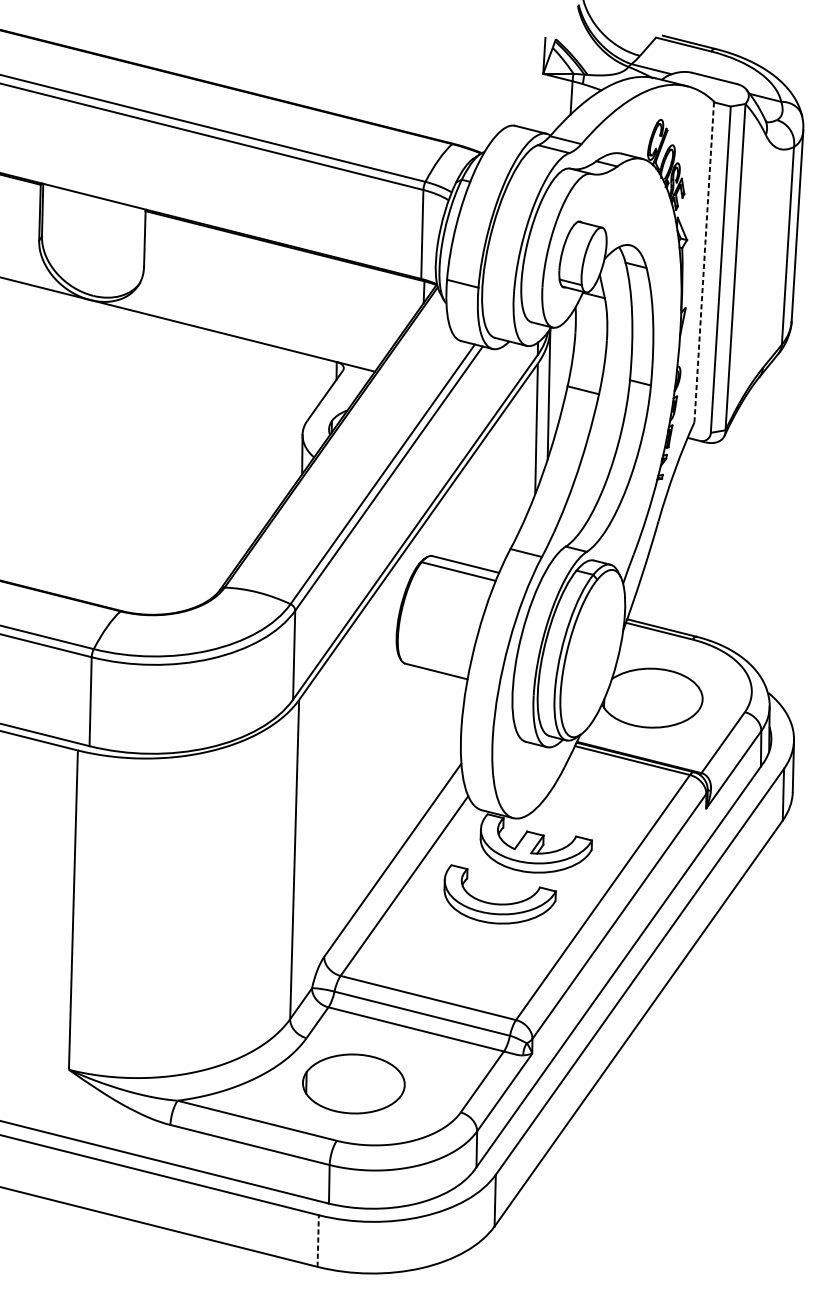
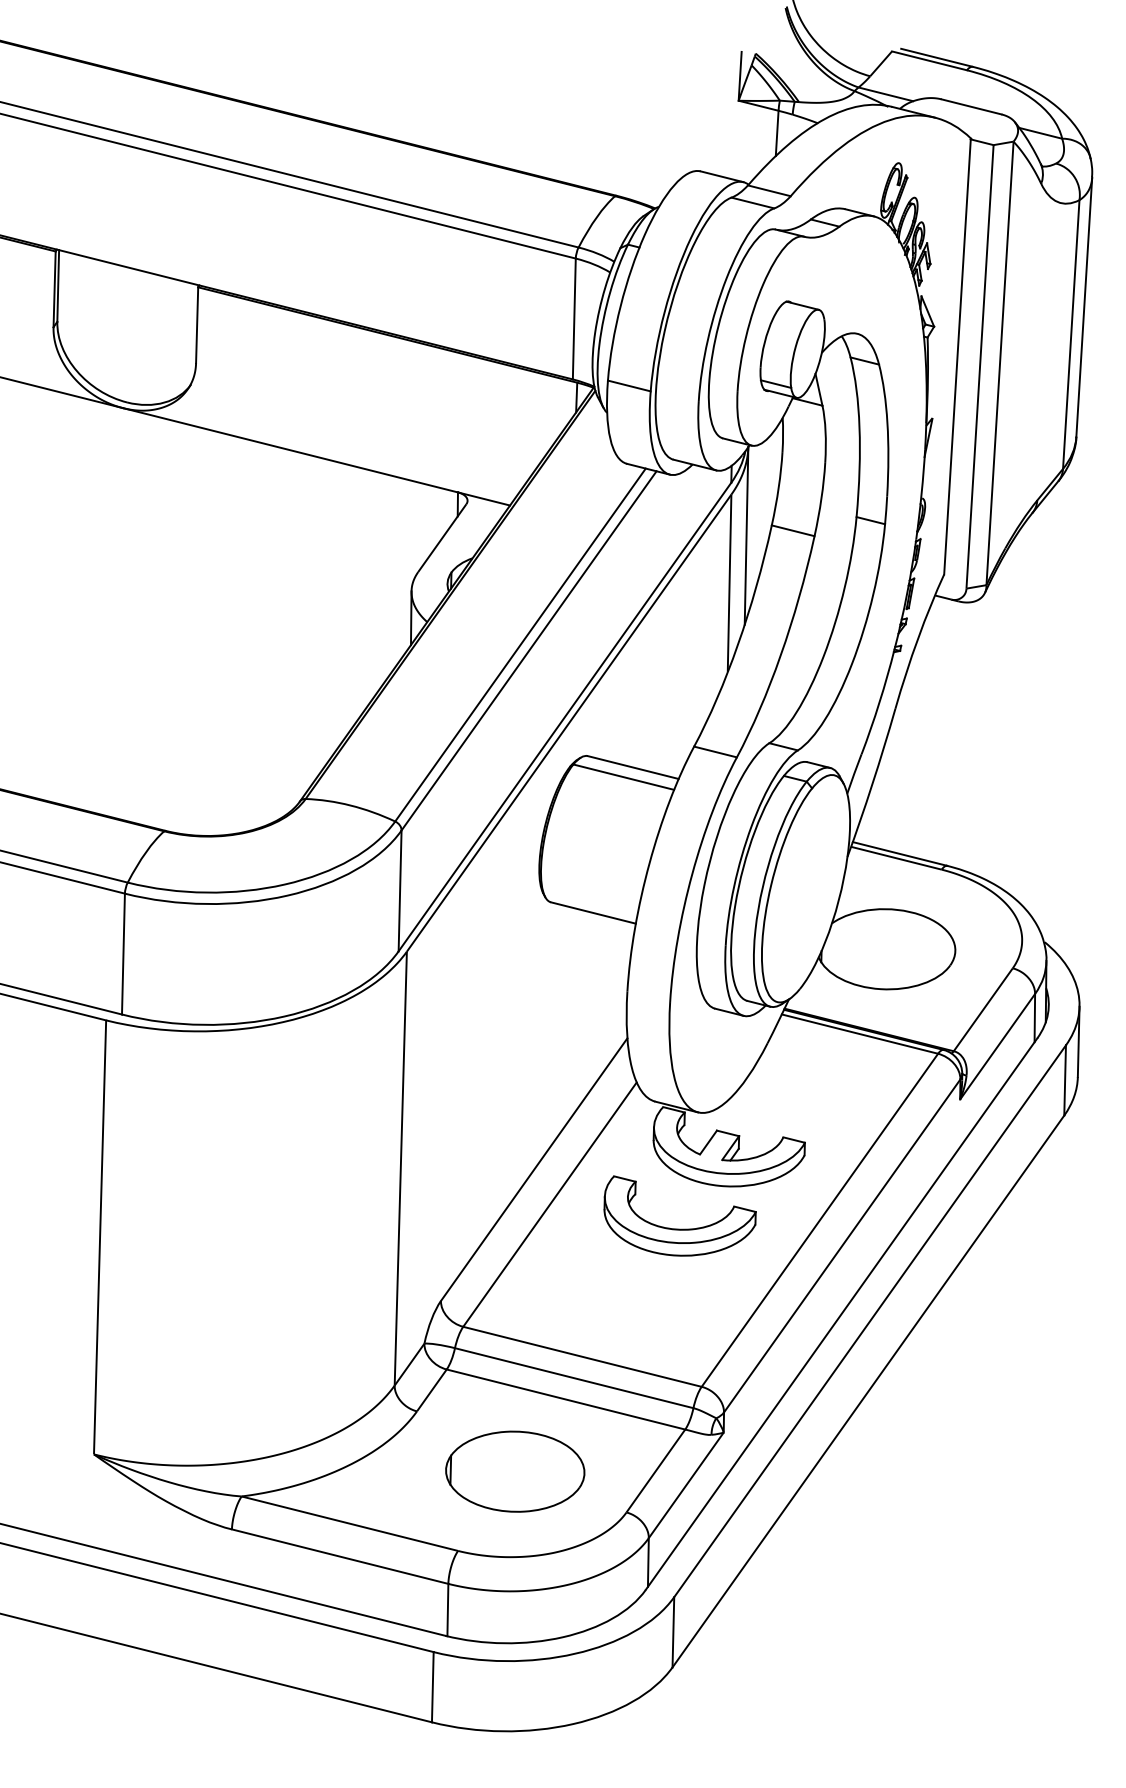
line: (704, 262) -> (957, 356), dashed -> solid
part: (354, 1083) -> (515, 1471), moved
line: (317, 1240) -> (432, 1686), dashed -> solid

